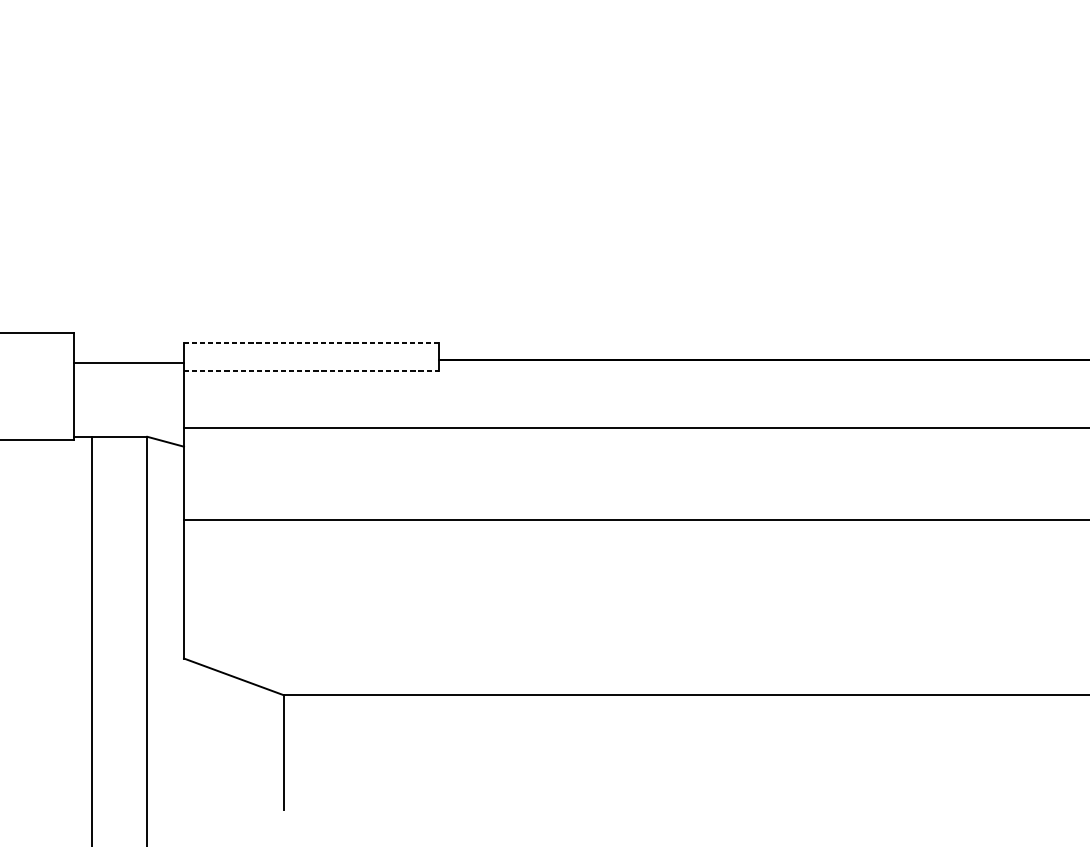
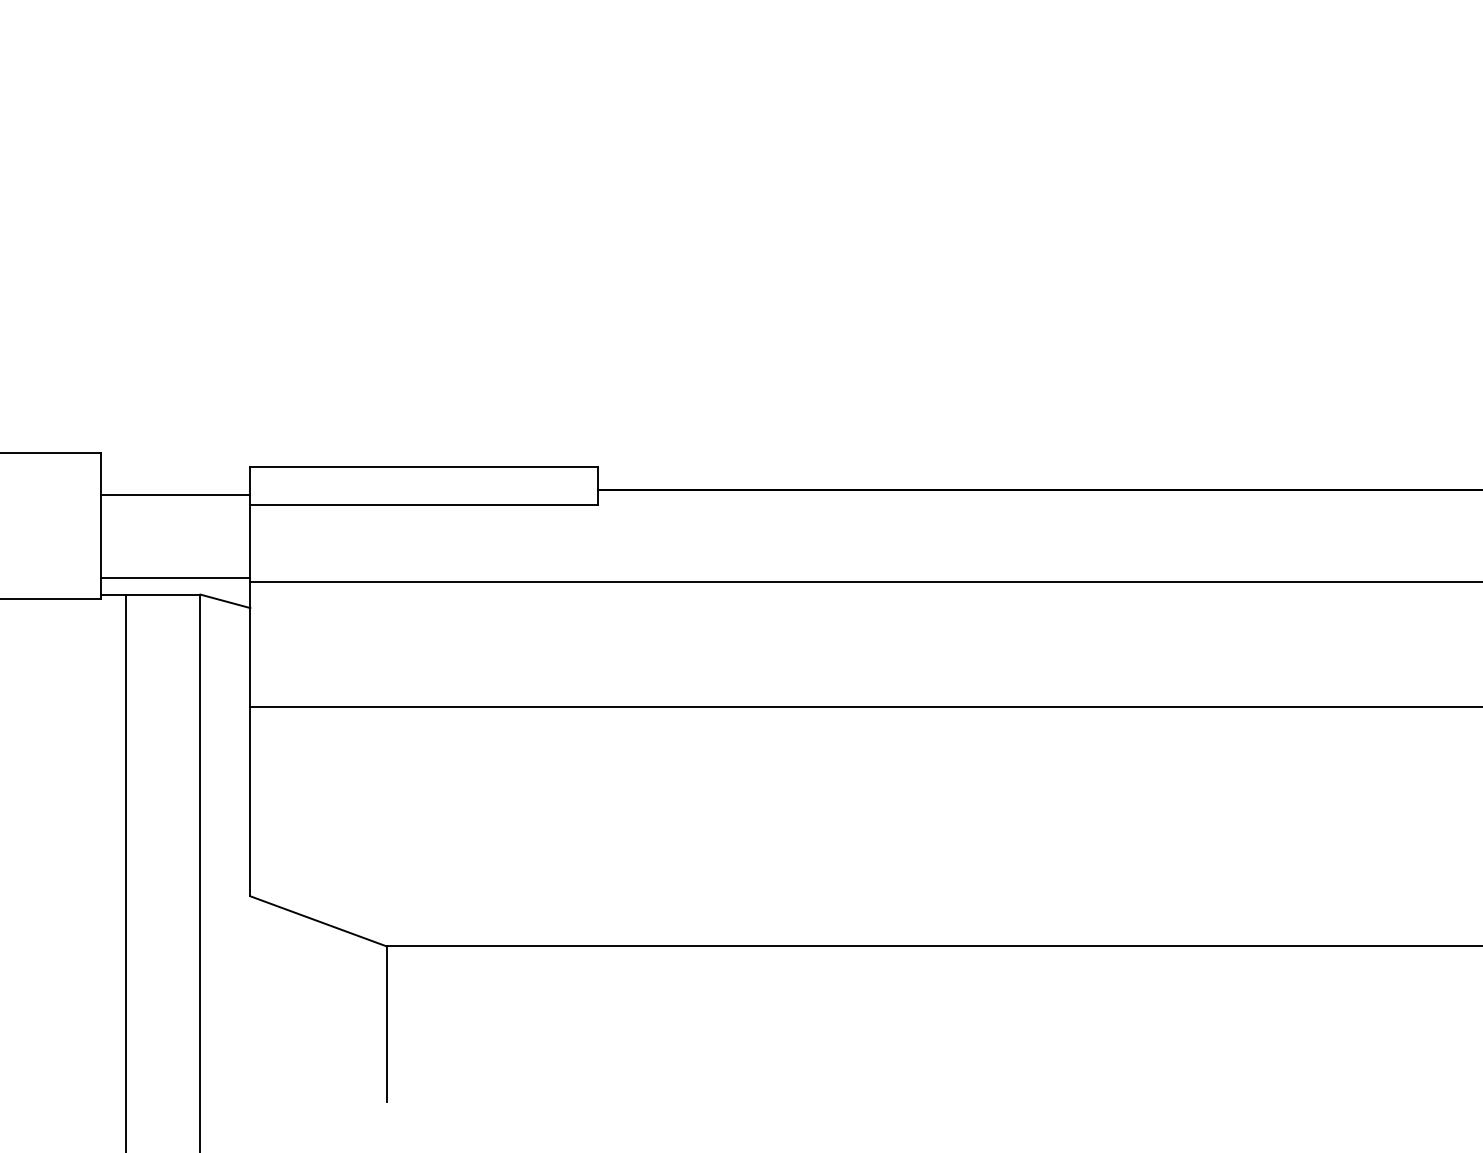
line: (312, 343) -> (424, 467), dashed -> solid
line: (312, 370) -> (424, 504), dashed -> solid
line: (128, 424) -> (175, 577), added

